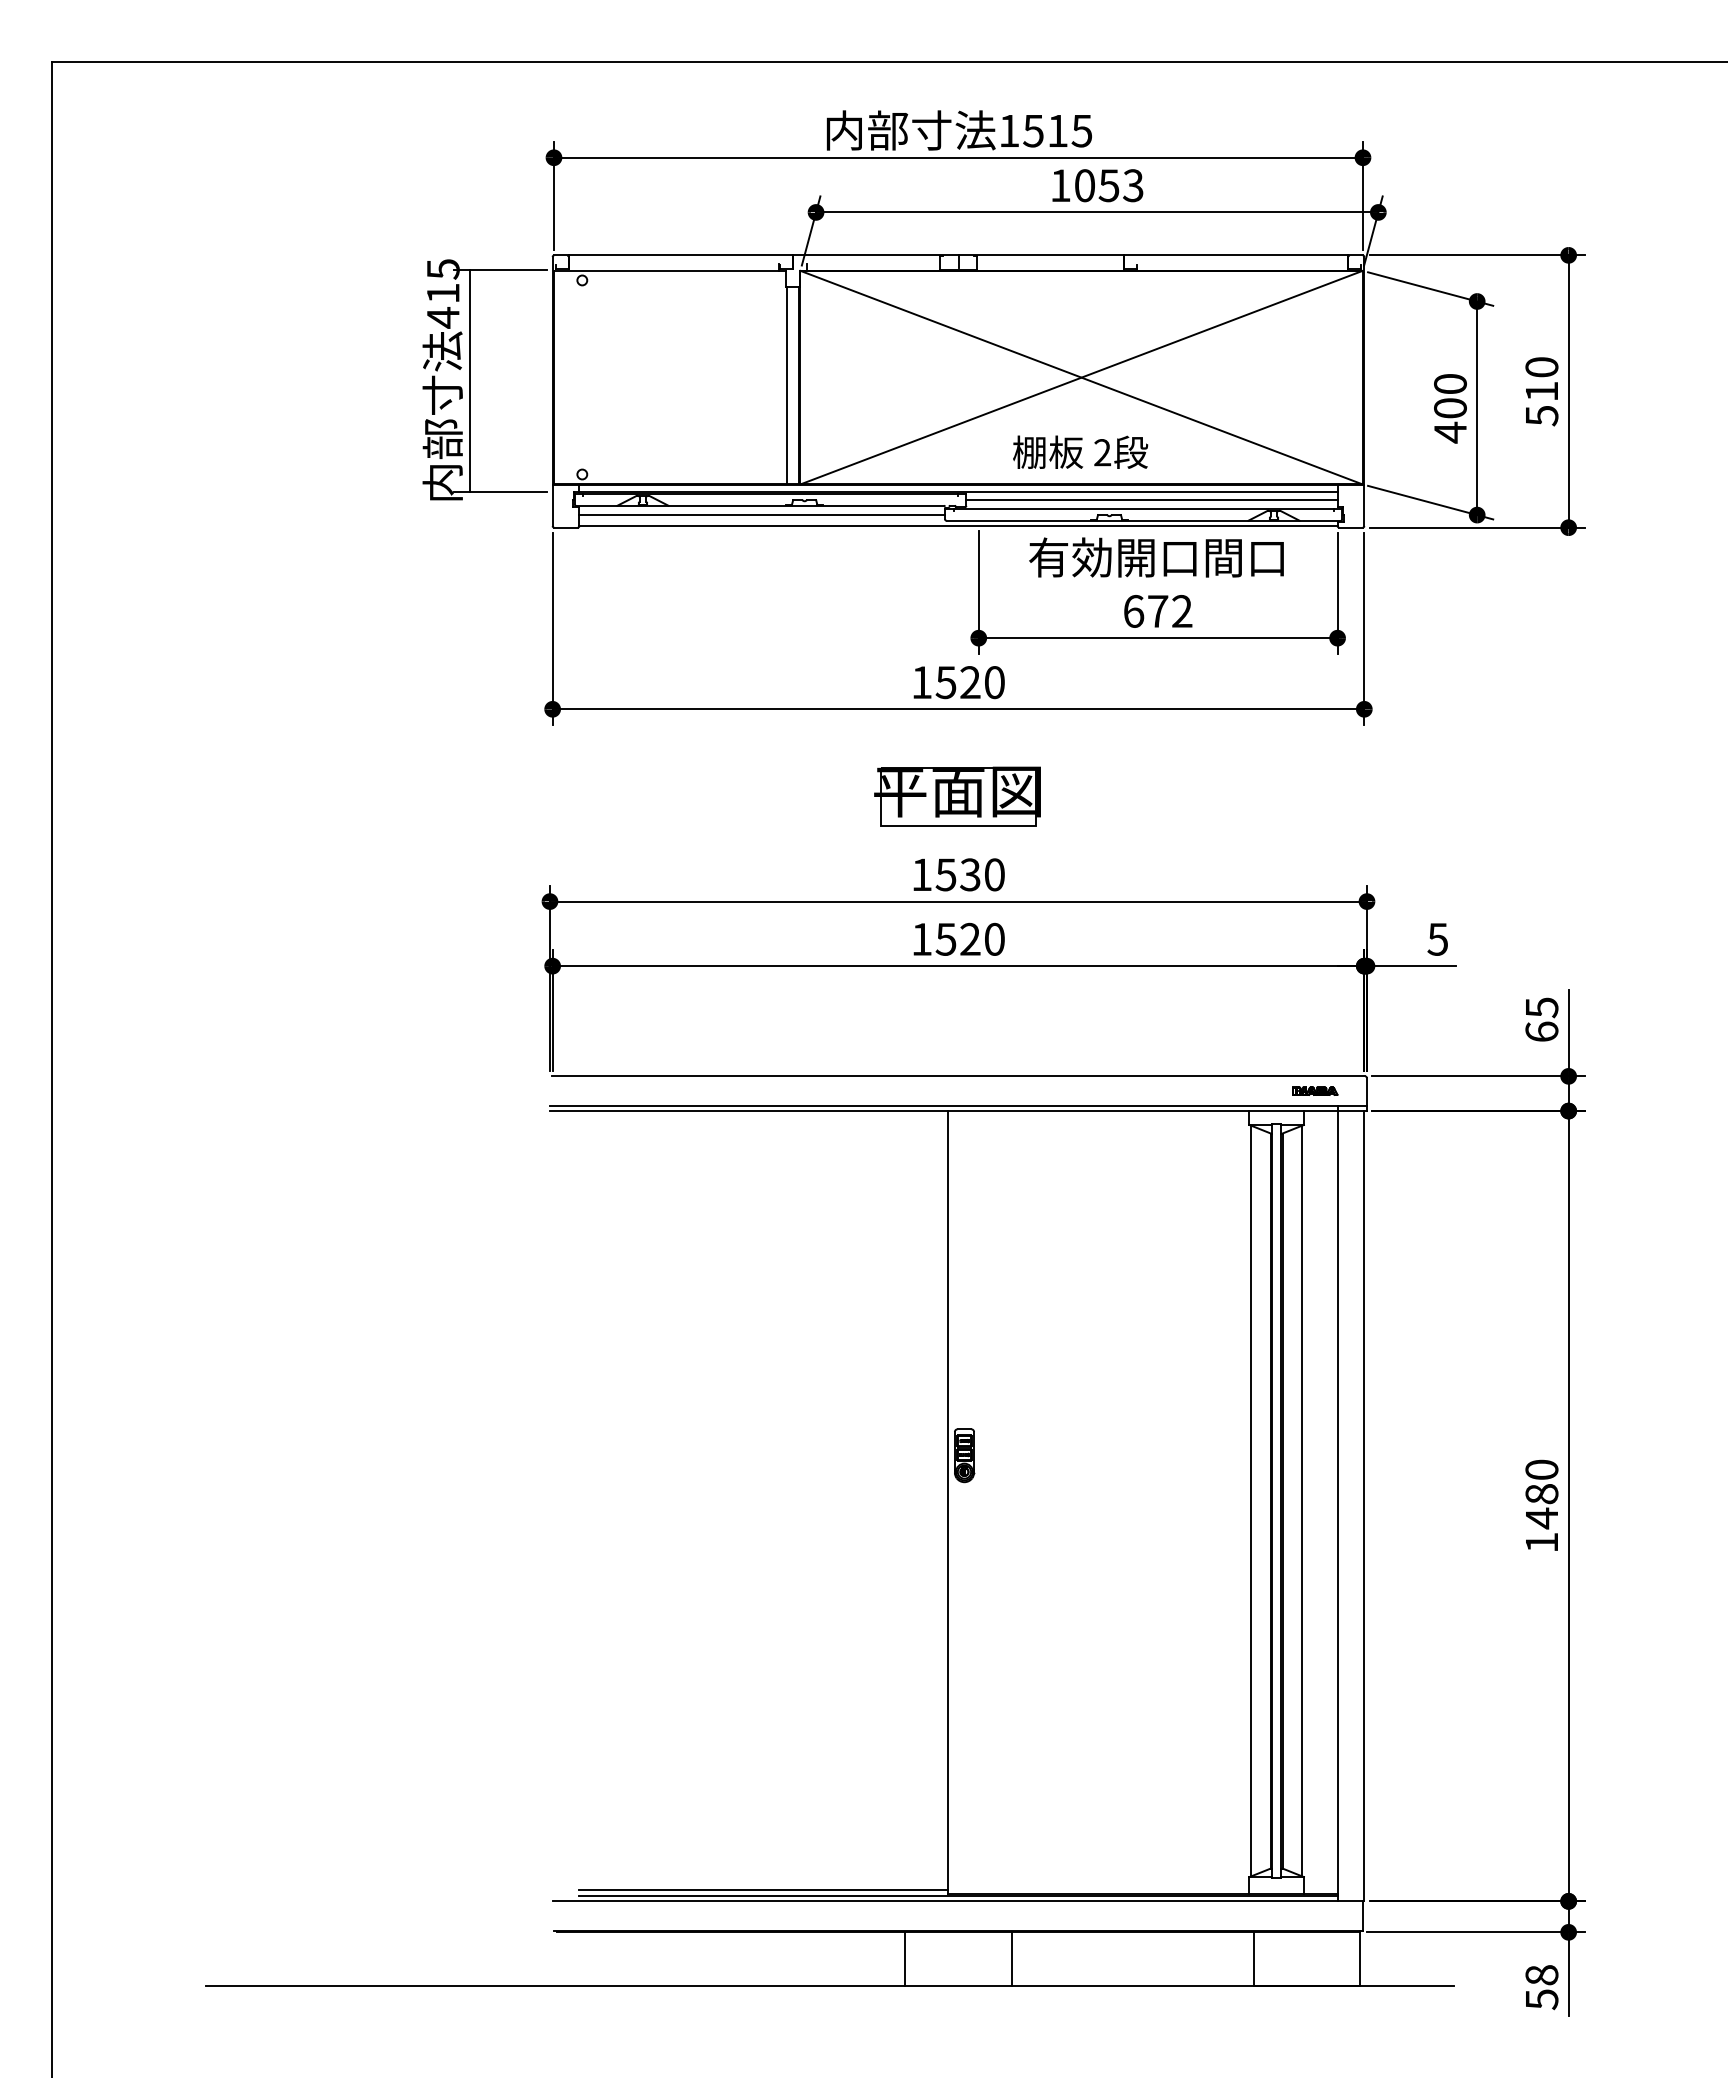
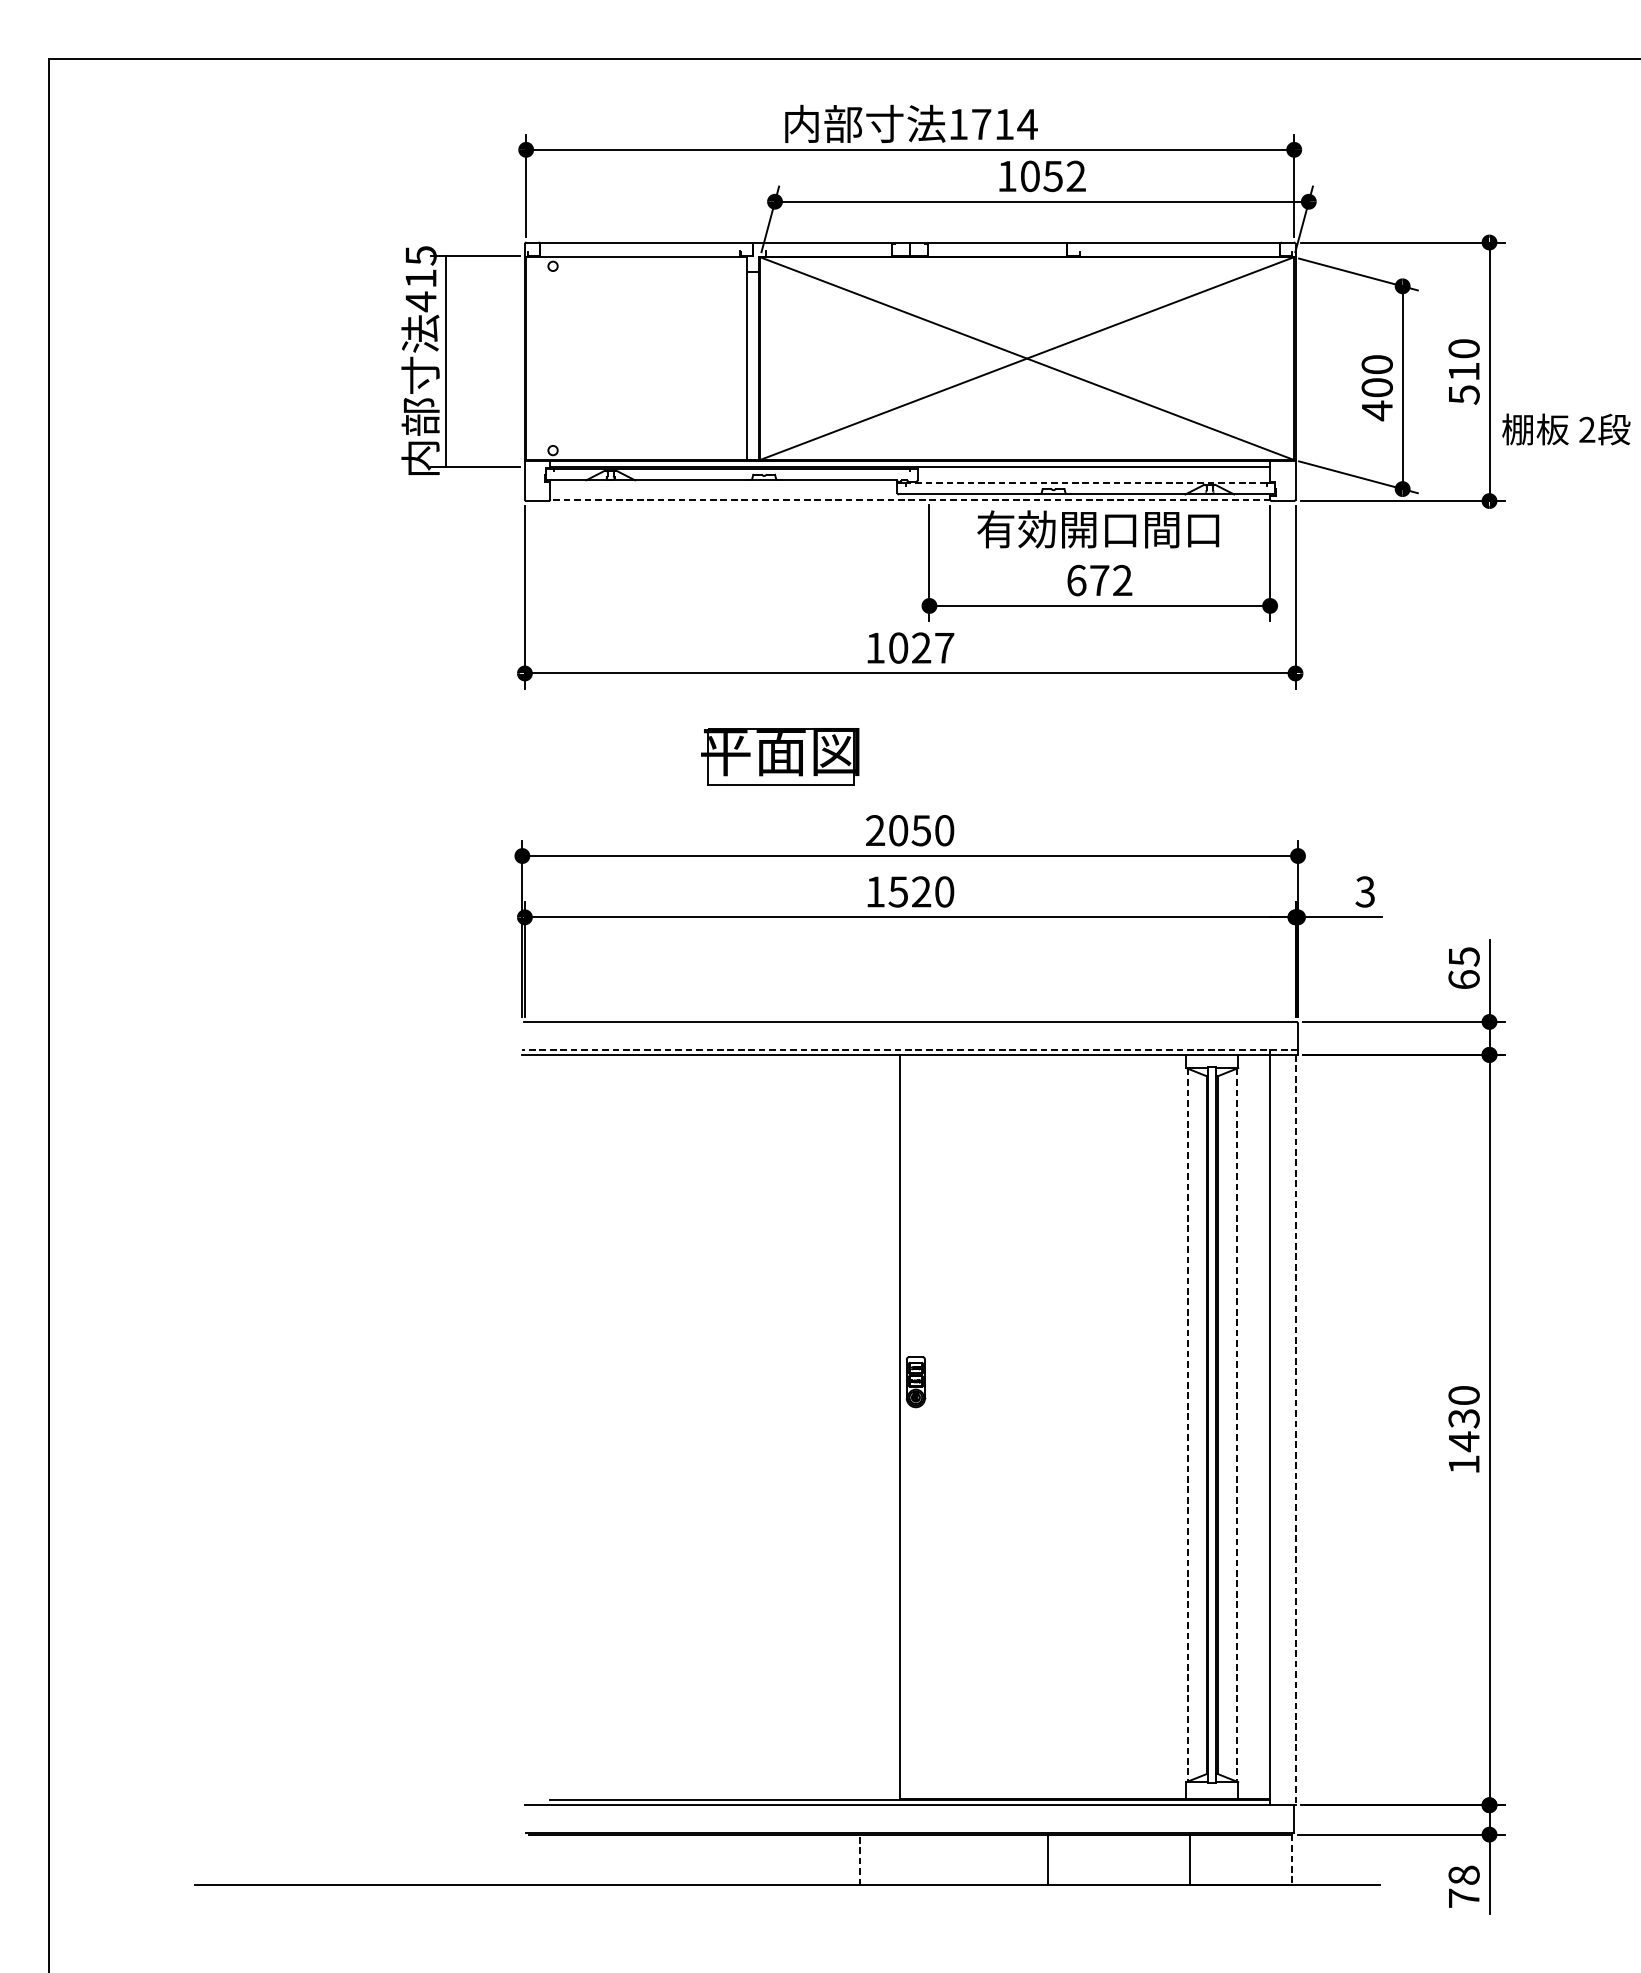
text: (1057, 131) -> (1004, 124), 1515 -> 1714
text: (1133, 185) -> (1076, 176), 1053 -> 1052
text: (1080, 451) -> (1566, 428), moved
line: (1151, 499) -> (1093, 474), removed
line: (1143, 509) -> (1085, 483), solid -> dashed
line: (761, 514) -> (723, 488), removed
line: (958, 526) -> (910, 499), solid -> dashed
text: (969, 682) -> (920, 648), 1520 -> 1027
part: (957, 796) -> (780, 756), moved
text: (945, 874) -> (897, 830), 1530 -> 2050
text: (1437, 938) -> (1364, 891), 5 -> 3
part: (1315, 1090) -> (1249, 1035), removed
line: (958, 1105) -> (910, 1049), solid -> dashed
text: (1541, 1494) -> (1463, 1418), 1480 -> 1430
line: (1251, 1501) -> (1188, 1425), solid -> dashed
line: (1302, 1501) -> (1236, 1425), solid -> dashed
line: (1364, 1506) -> (1295, 1430), solid -> dashed
line: (763, 1890) -> (725, 1794), removed
line: (1011, 1958) -> (1047, 1859), moved
line: (905, 1959) -> (859, 1860), solid -> dashed
line: (1360, 1959) -> (1291, 1860), solid -> dashed
text: (1542, 1999) -> (1464, 1898), 58 -> 78

